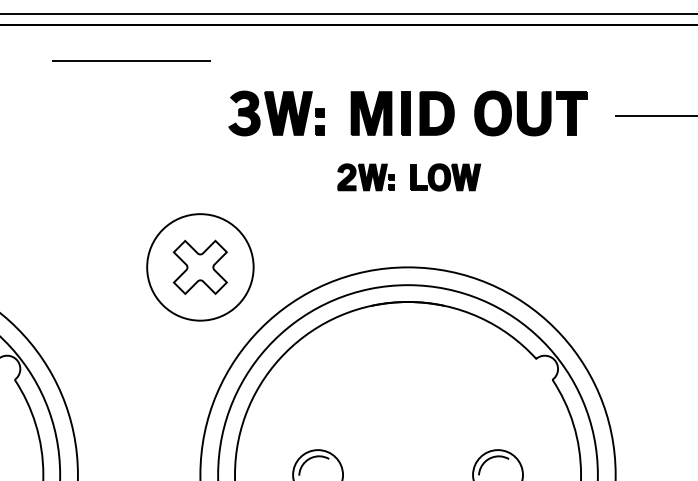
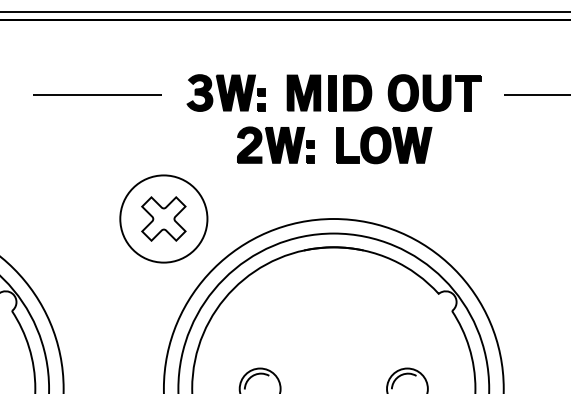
line: (131, 60) -> (97, 94), moved
part: (408, 177) -> (334, 145), size x1.67

